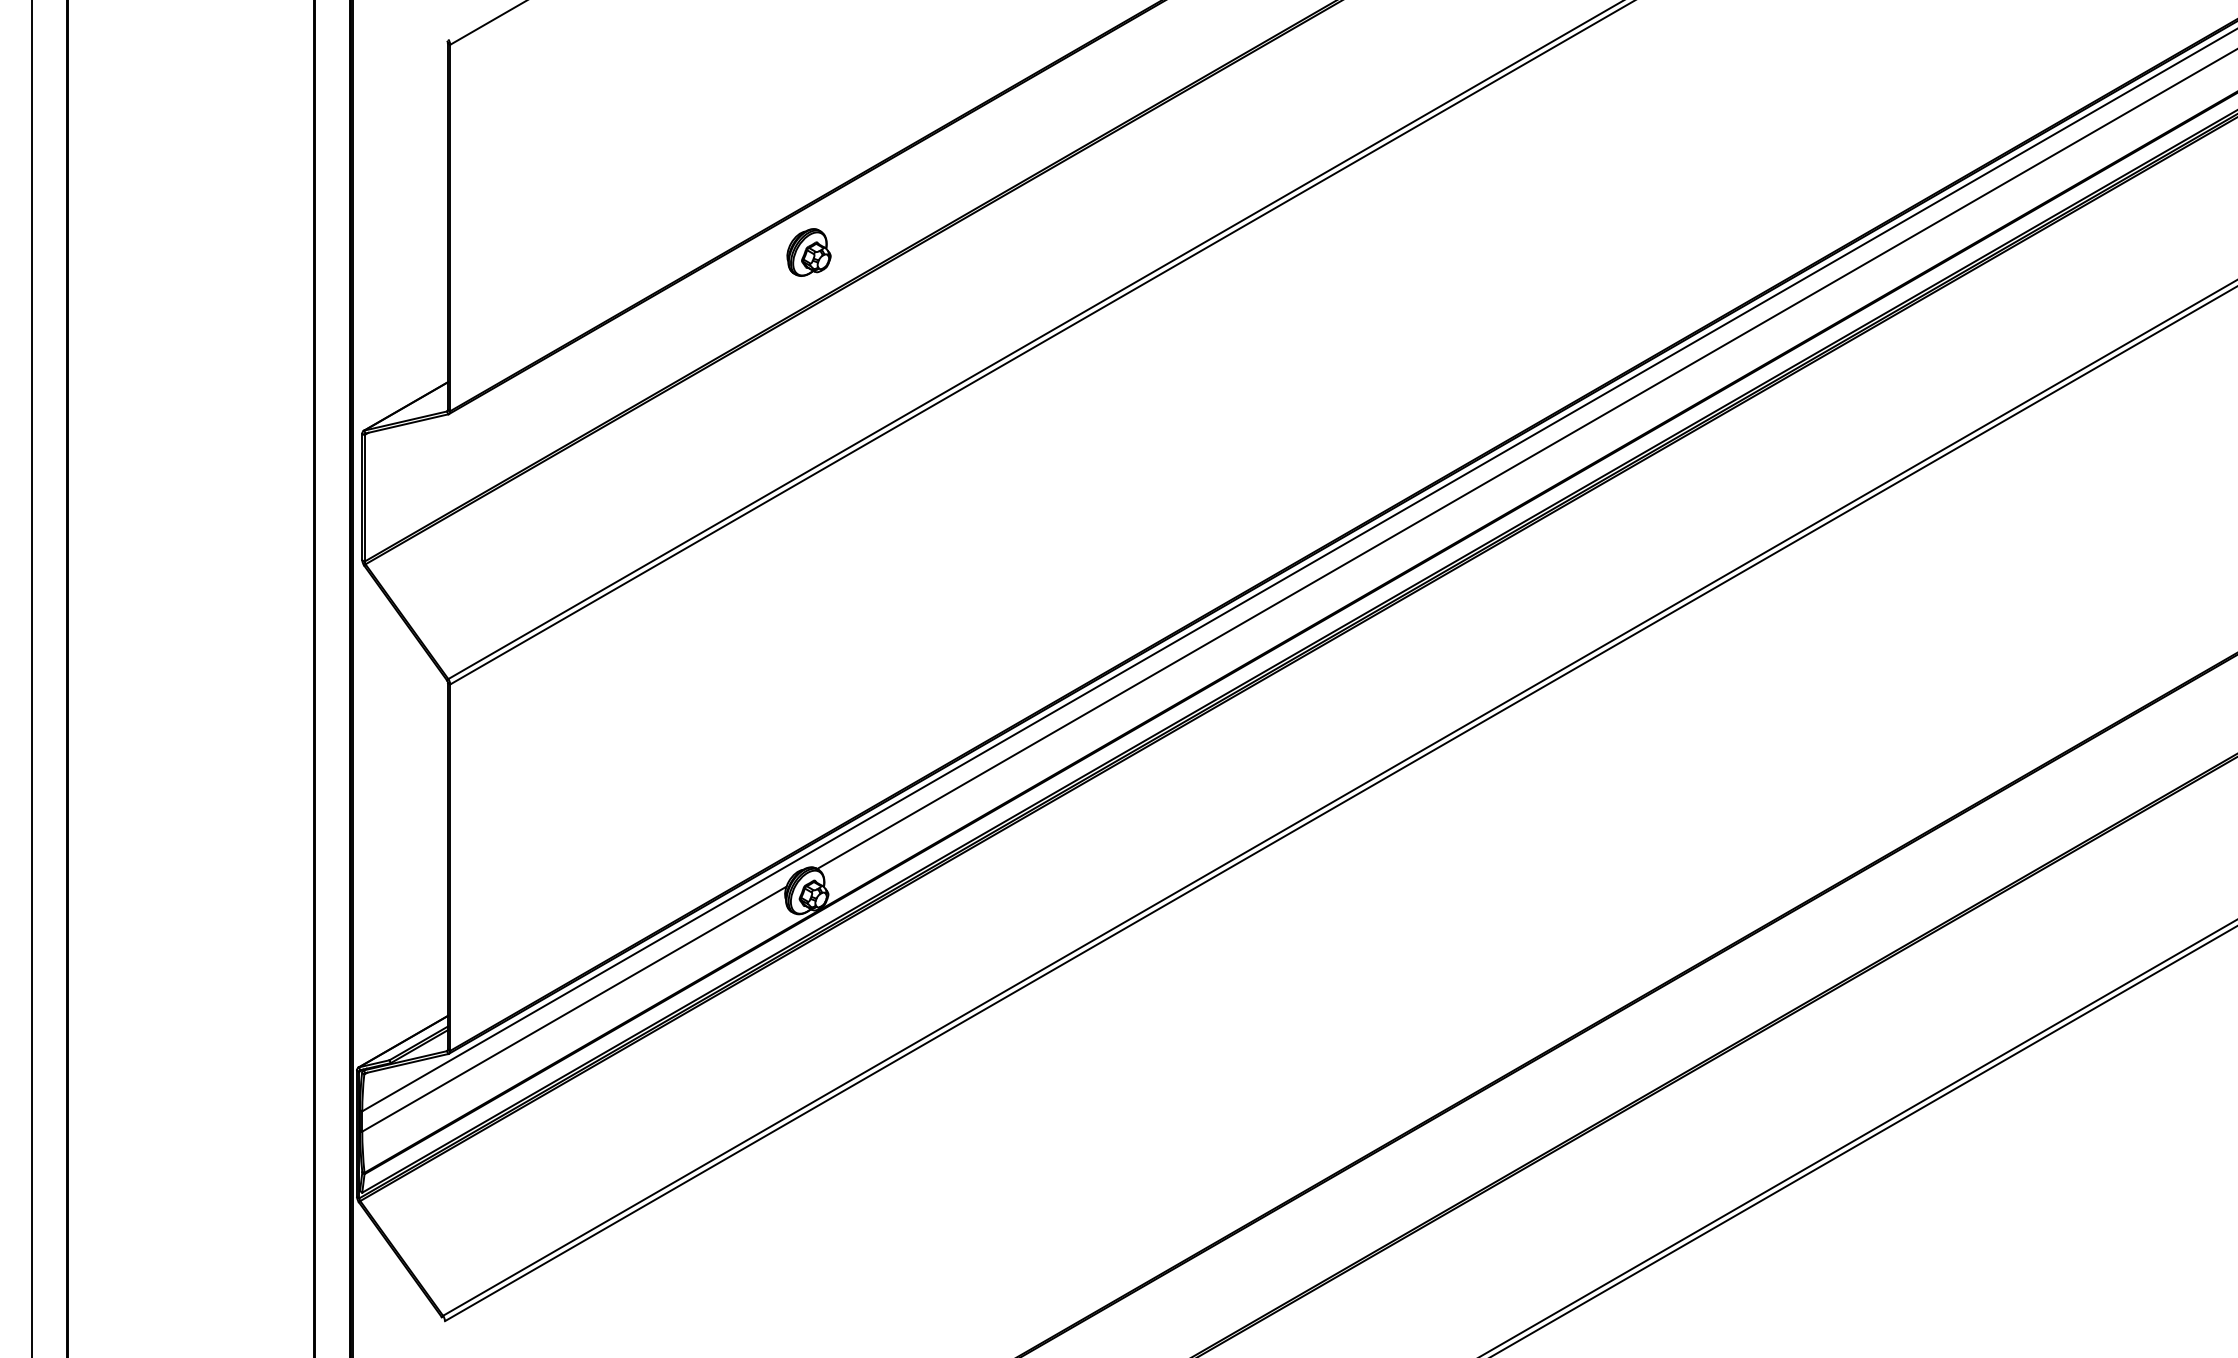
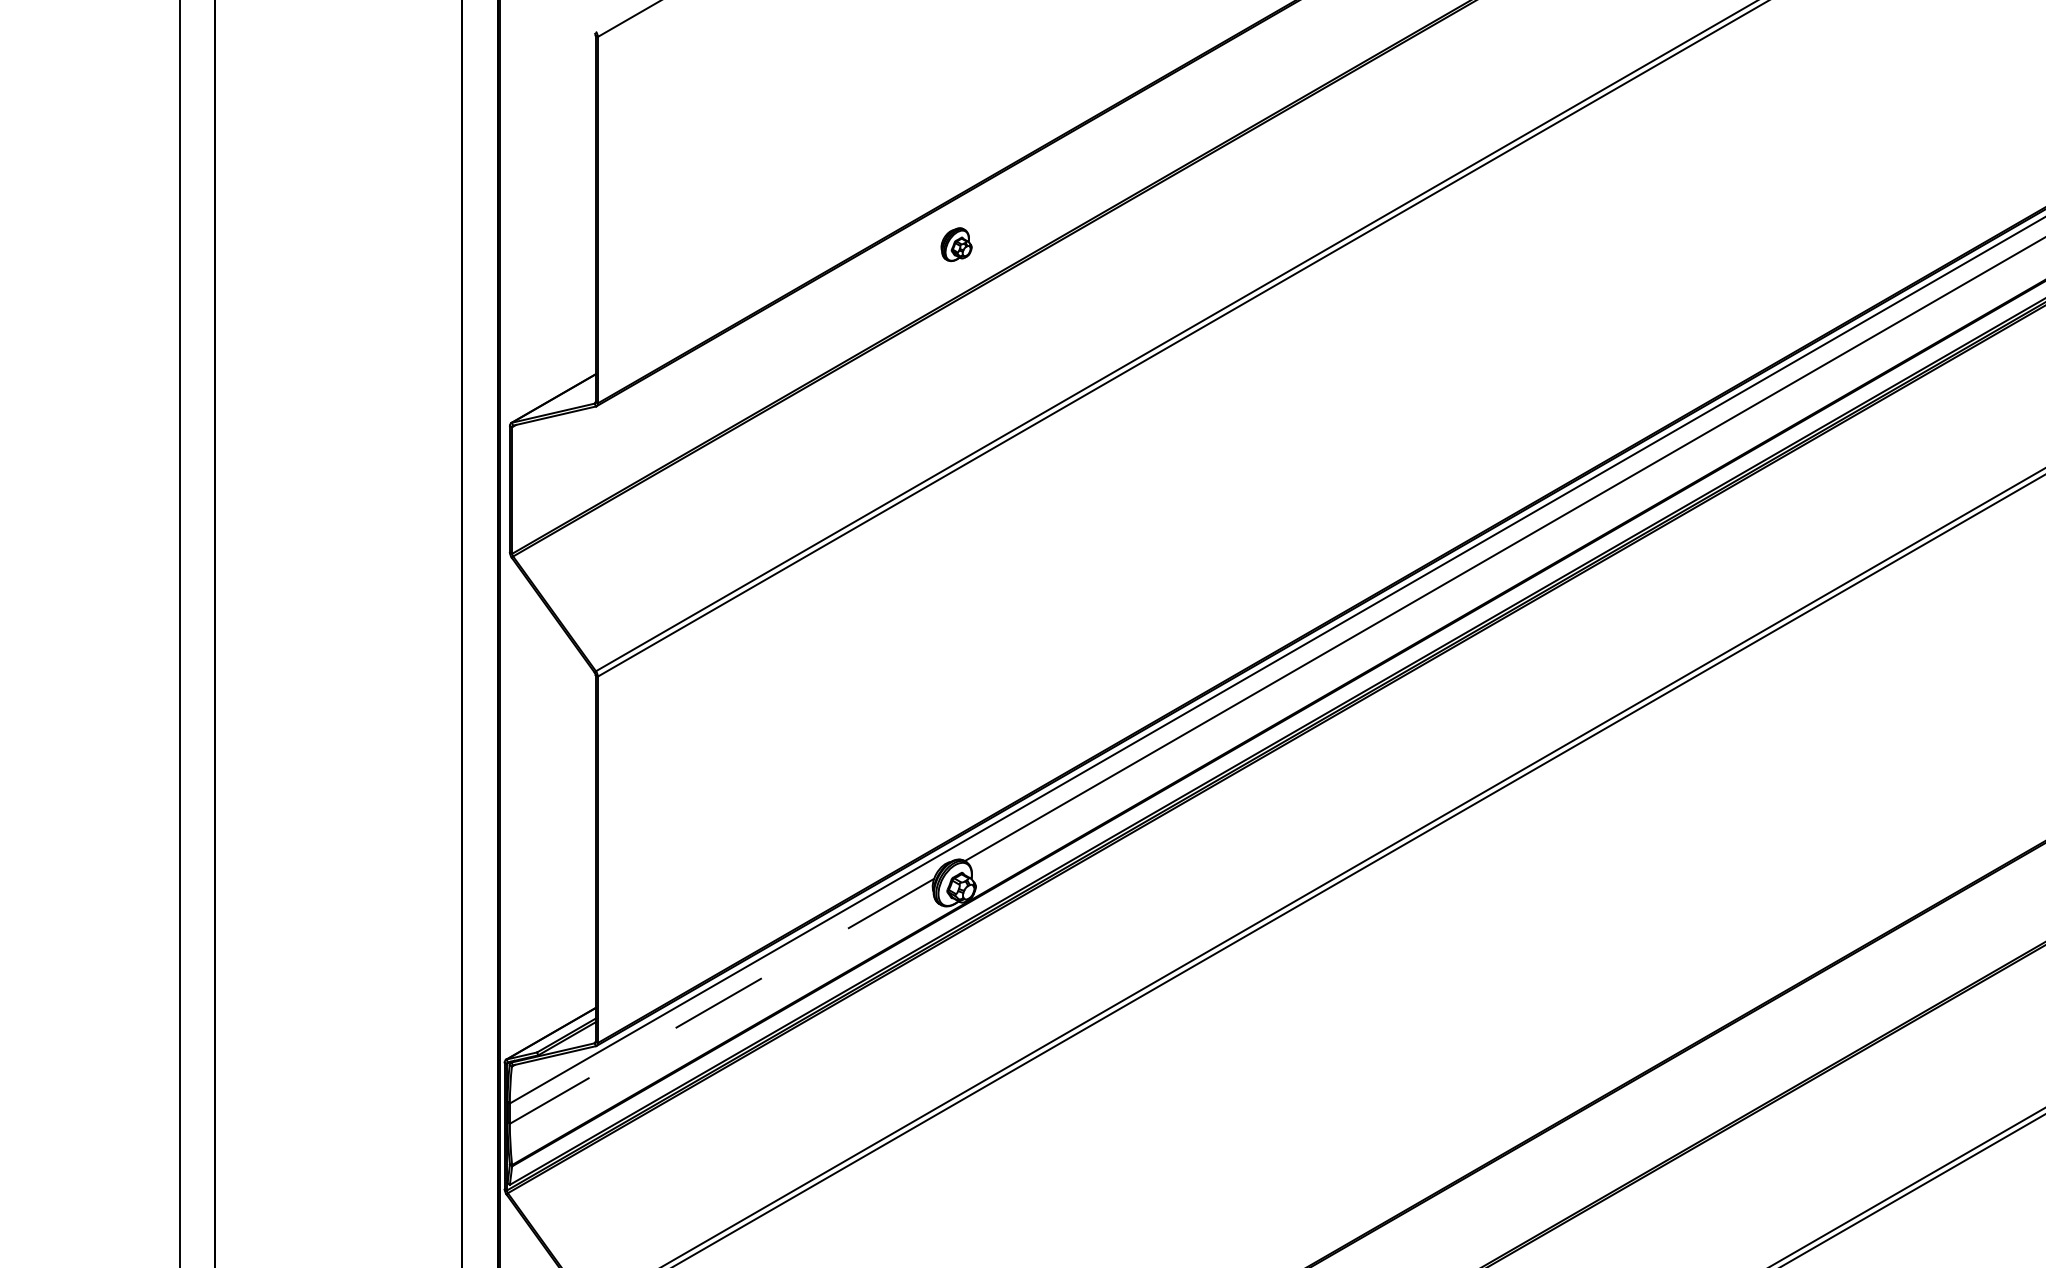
part: (808, 252) -> (956, 244), size x0.7
line: (574, 1009) -> (722, 1001), solid -> dashed

